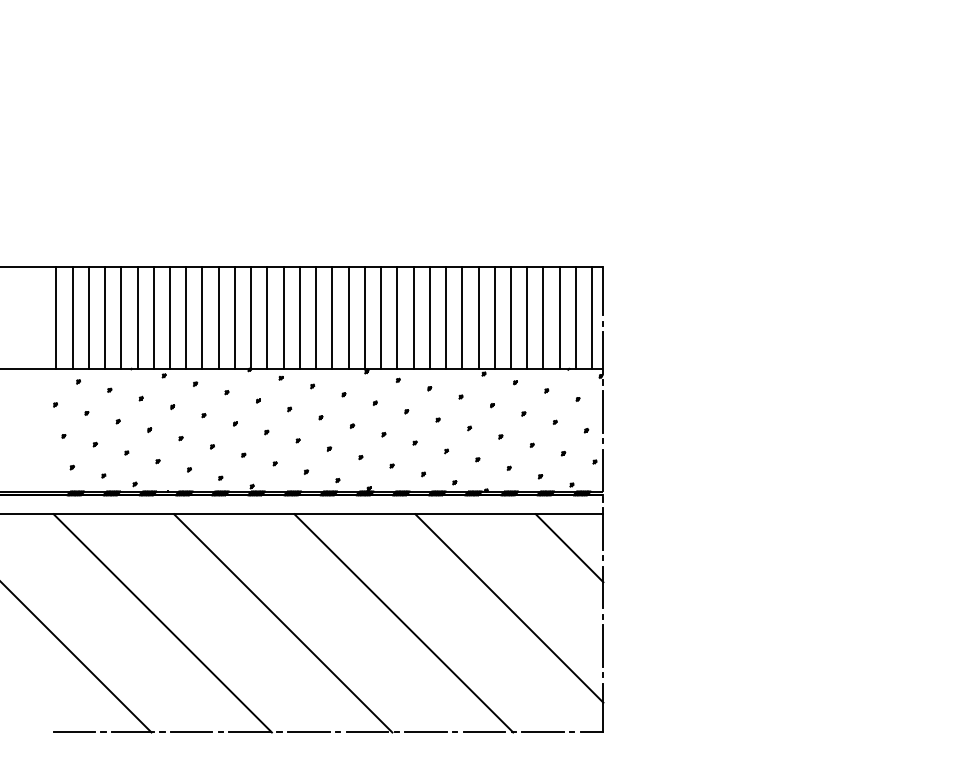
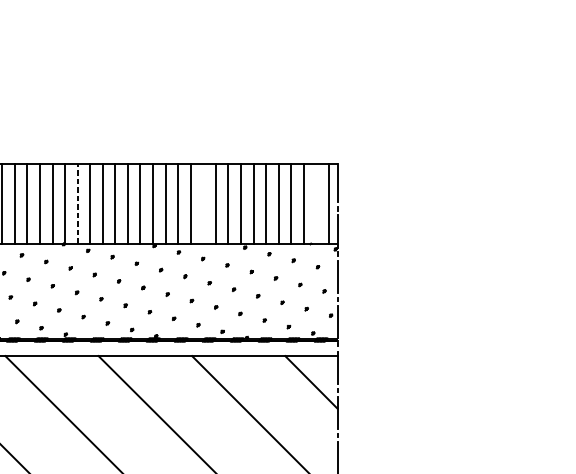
line: (267, 317) -> (77, 203), solid -> dashed
line: (429, 317) -> (203, 203), removed
line: (575, 317) -> (316, 203), removed

